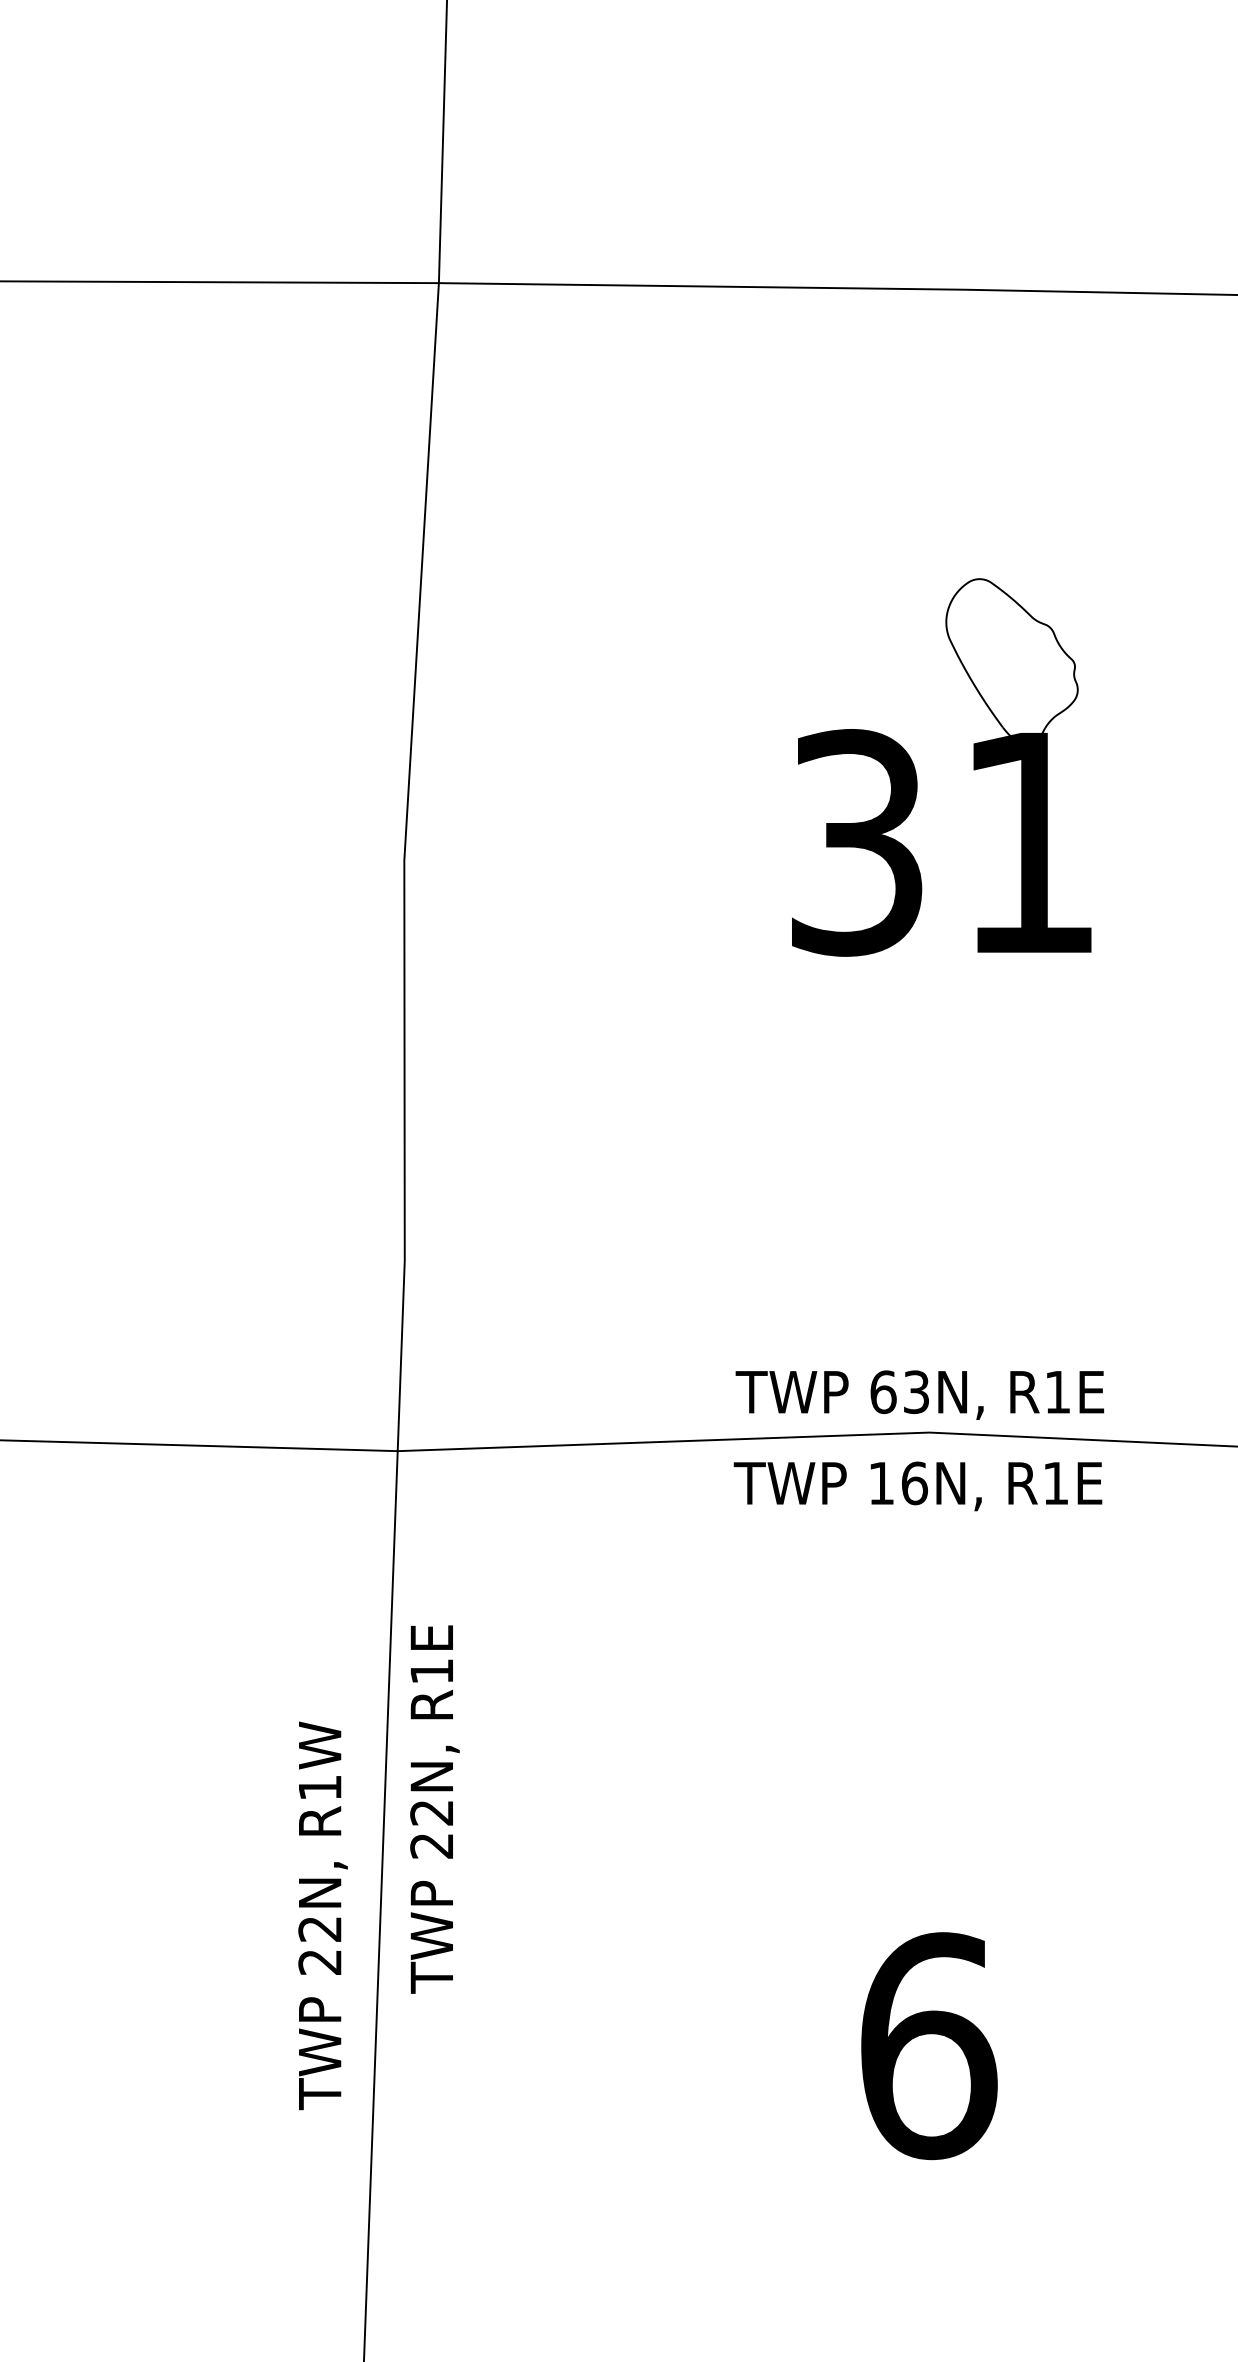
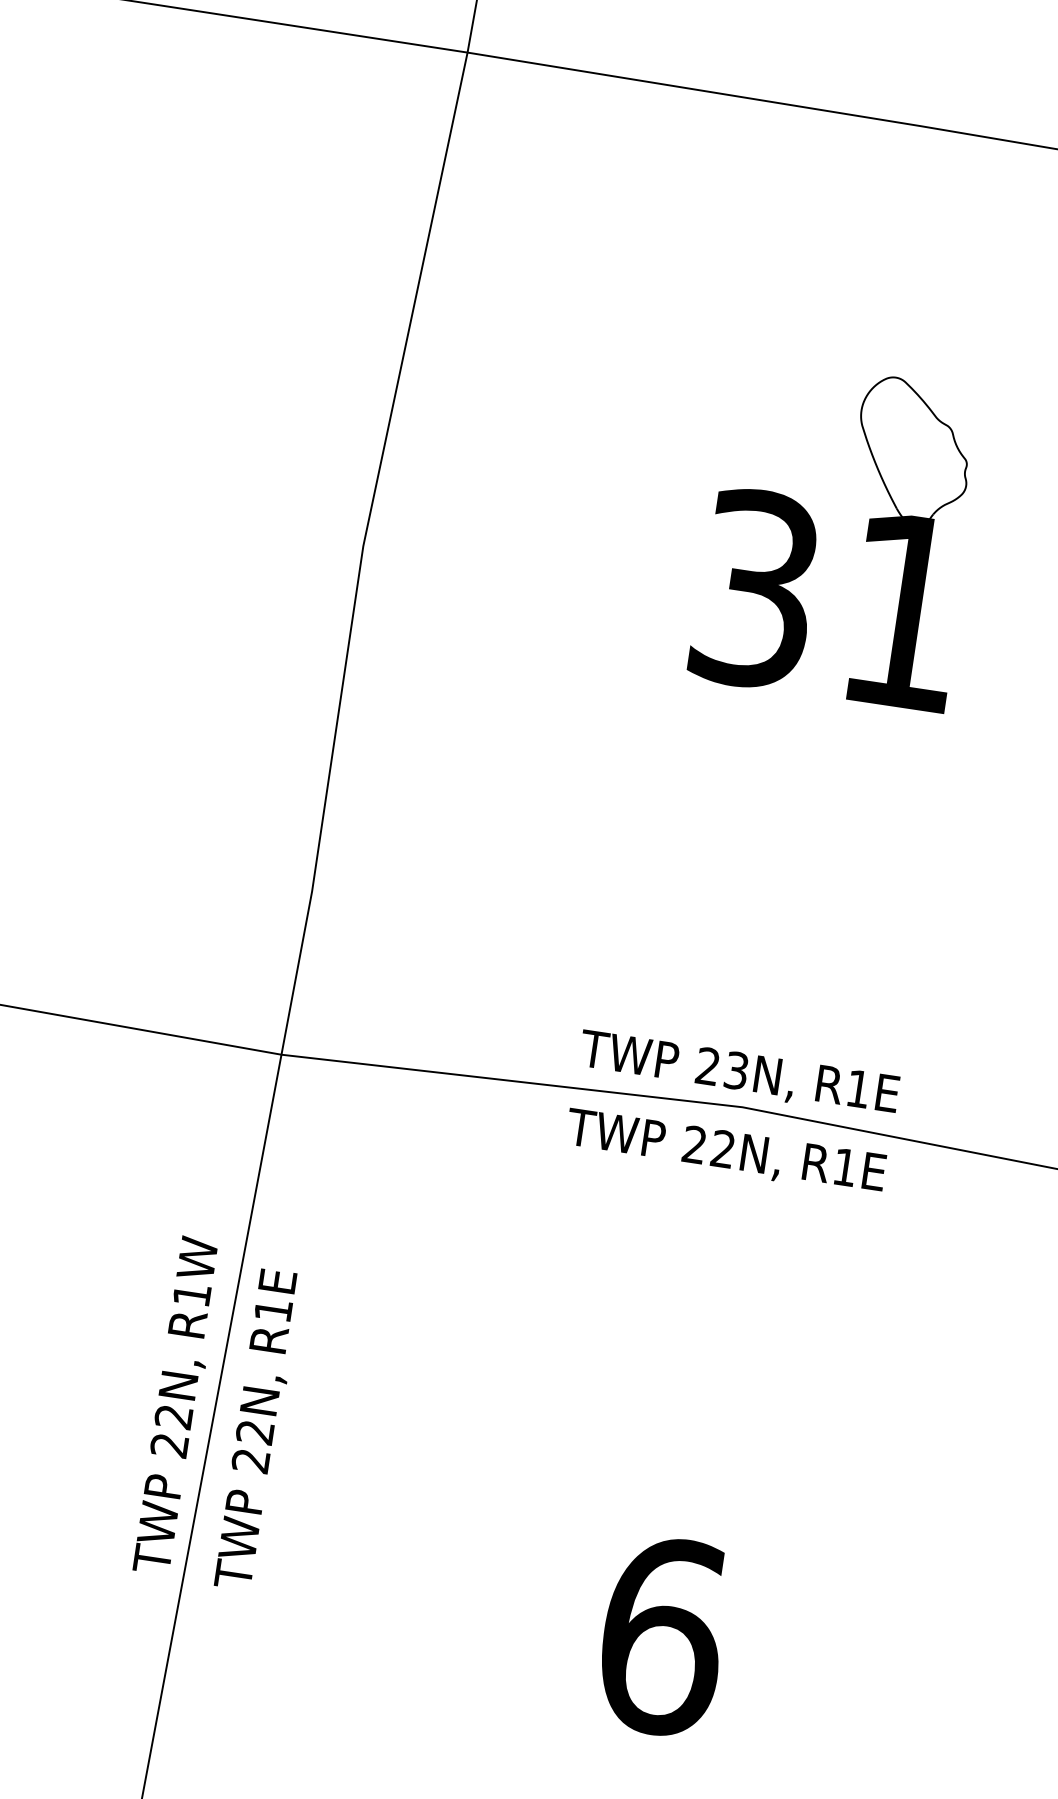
text: (883, 1392) -> (708, 1066), 63N, -> 23N,
text: (898, 1483) -> (709, 1147), 16N, -> 22N,
text: (434, 1809) -> (257, 1429), moved
text: (322, 1915) -> (177, 1405), moved

